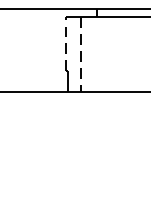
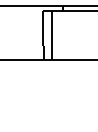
line: (65, 43) -> (42, 28), dashed -> solid
line: (80, 54) -> (52, 35), dashed -> solid

